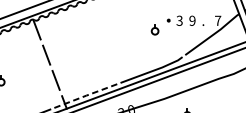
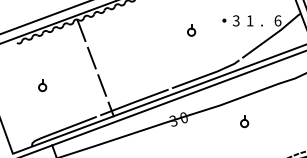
text: (191, 20) -> (249, 20), 9 -> 1
text: (217, 20) -> (277, 20), 7 -> 6
part: (155, 29) -> (191, 30), moved
line: (85, 96) -> (134, 102), dashed -> solid

